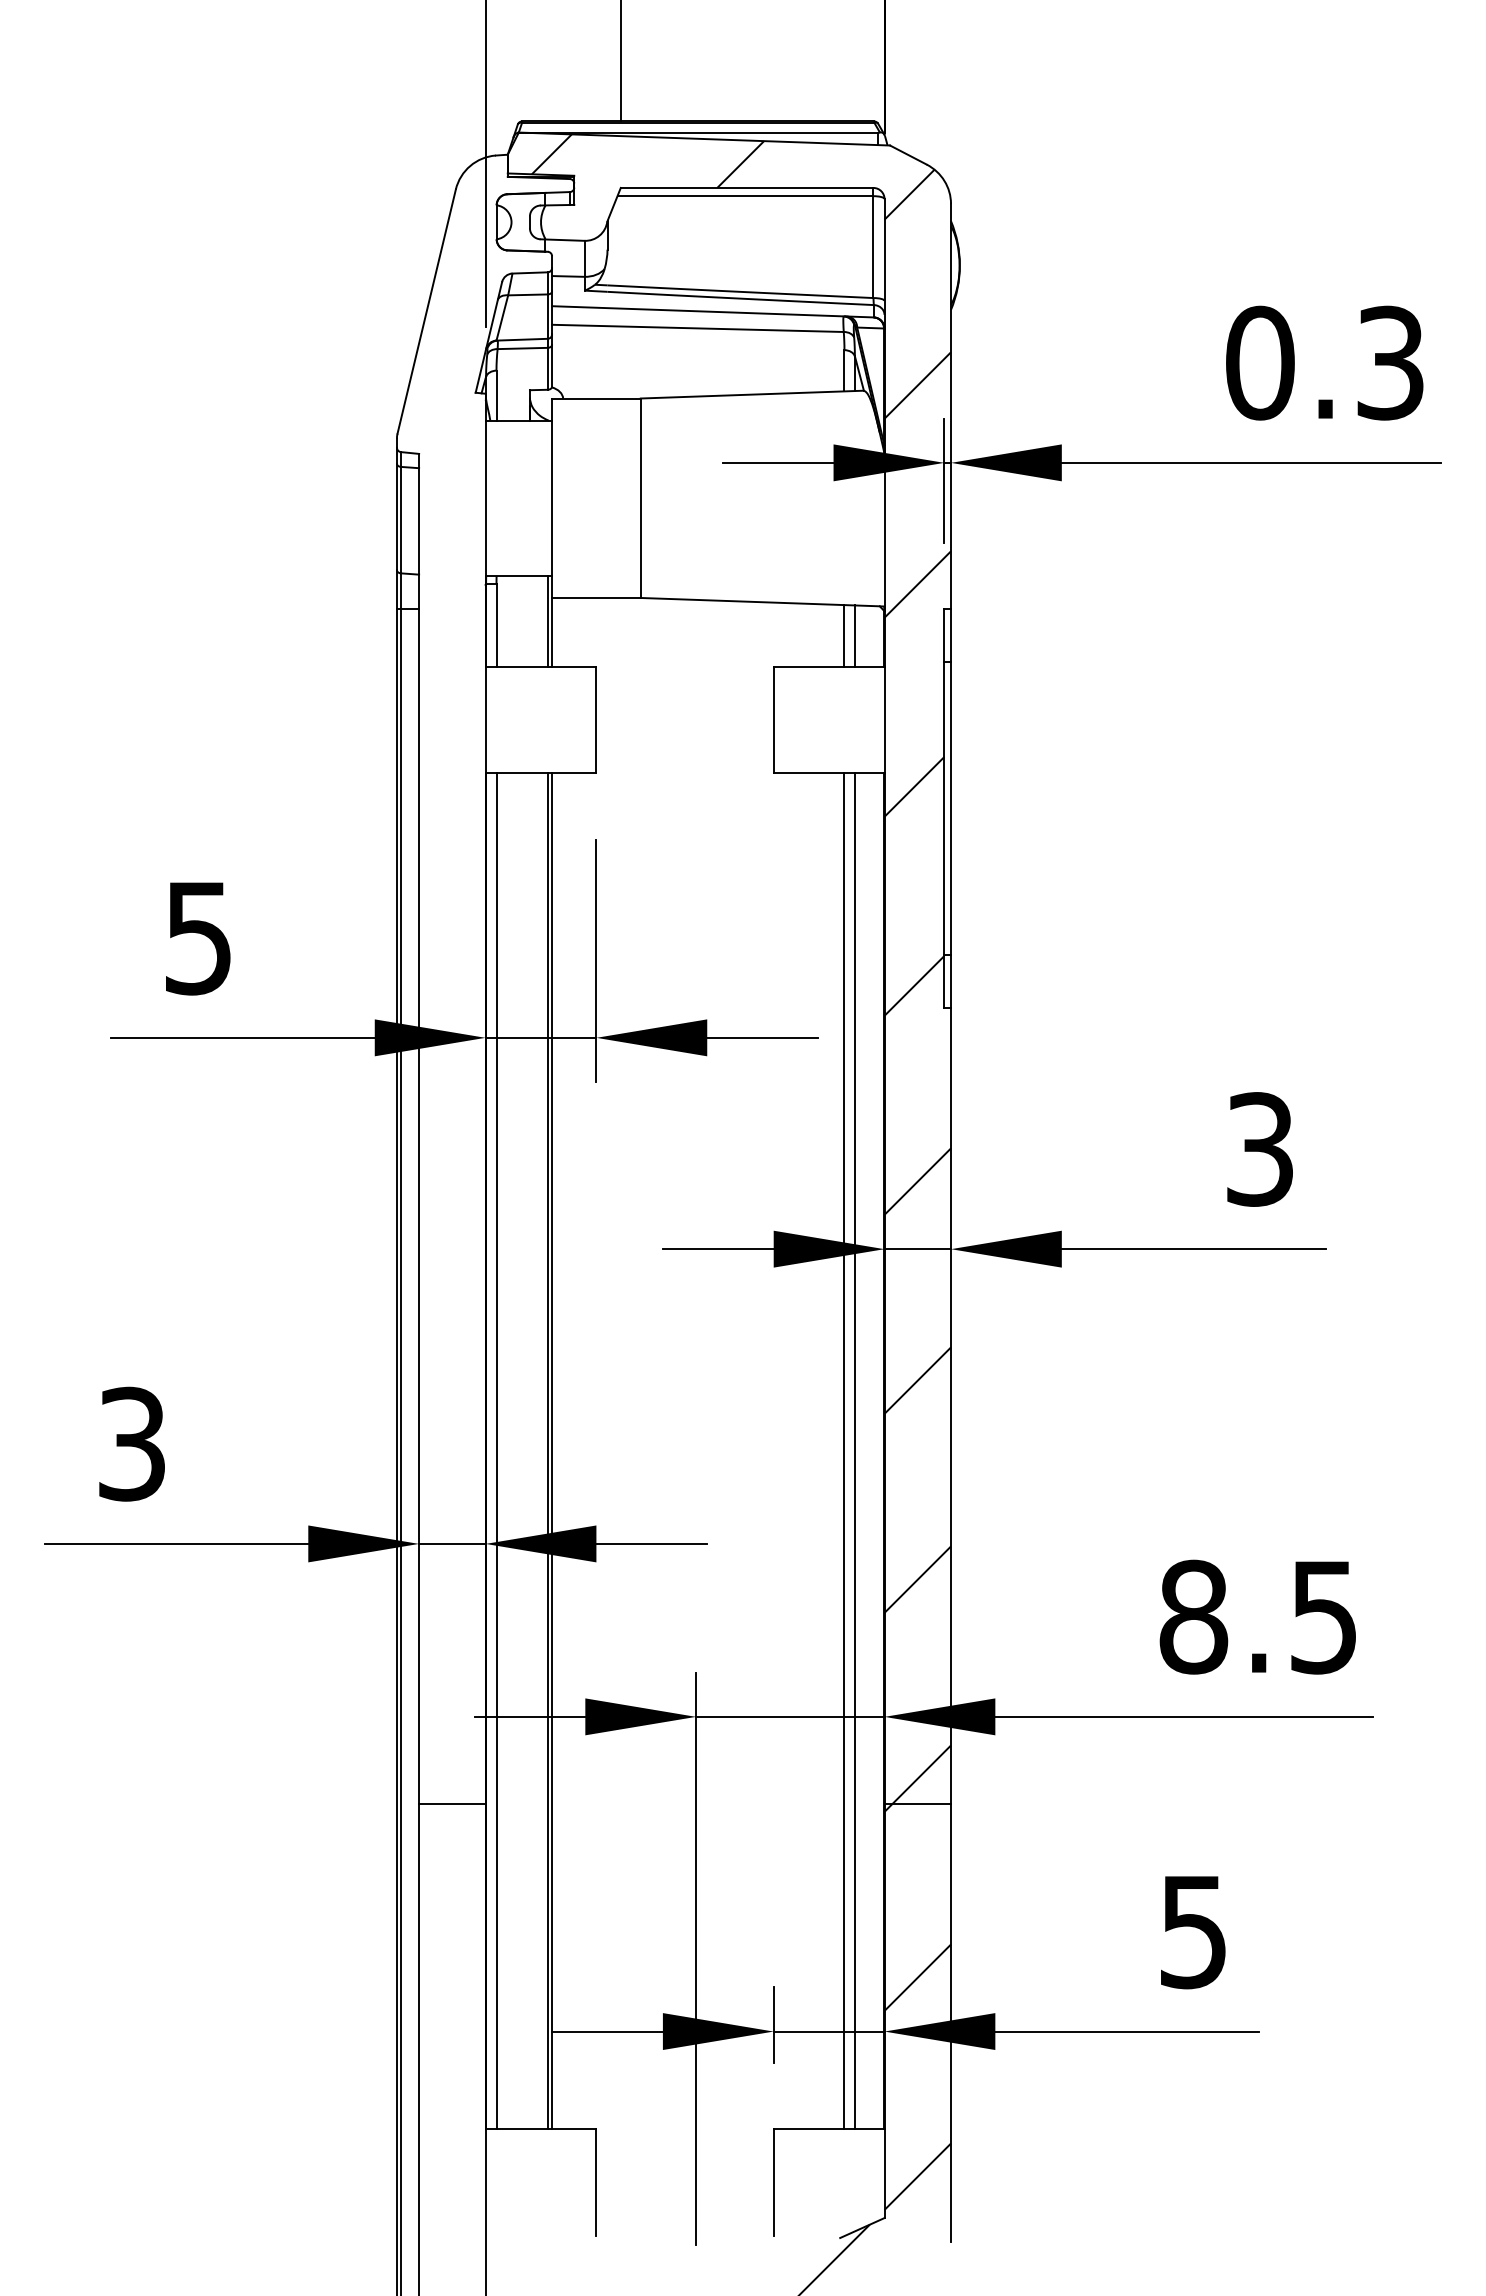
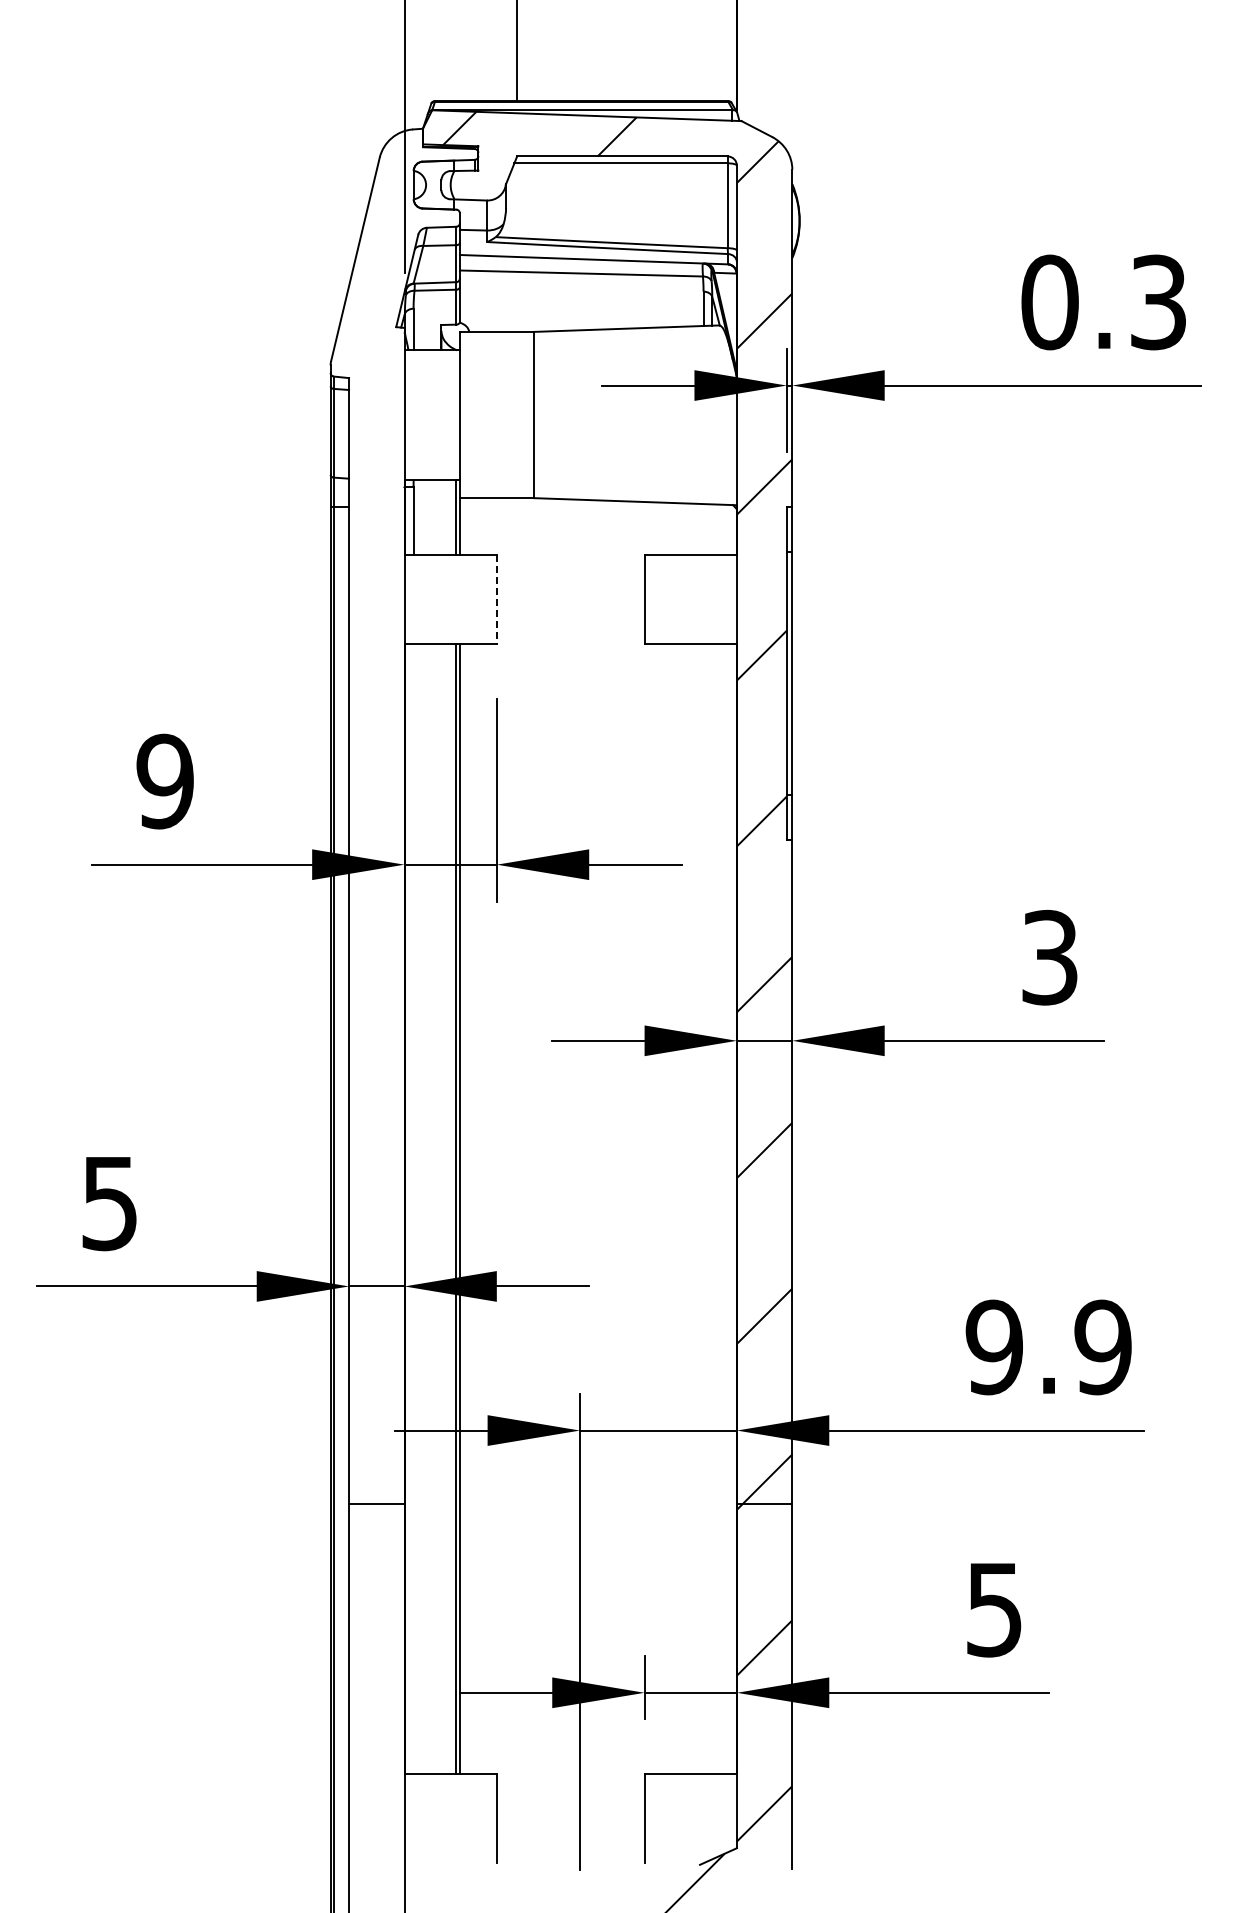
line: (844, 635) -> (703, 529), removed
line: (855, 635) -> (712, 529), removed
line: (596, 720) -> (496, 600), solid -> dashed
text: (197, 938) -> (164, 781), 5 -> 9
text: (131, 1443) -> (109, 1202), 3 -> 5
line: (496, 1451) -> (413, 1209), removed
line: (844, 1451) -> (703, 1209), removed
line: (855, 1451) -> (712, 1209), removed
text: (1258, 1617) -> (1048, 1347), 8.5 -> 9.9

